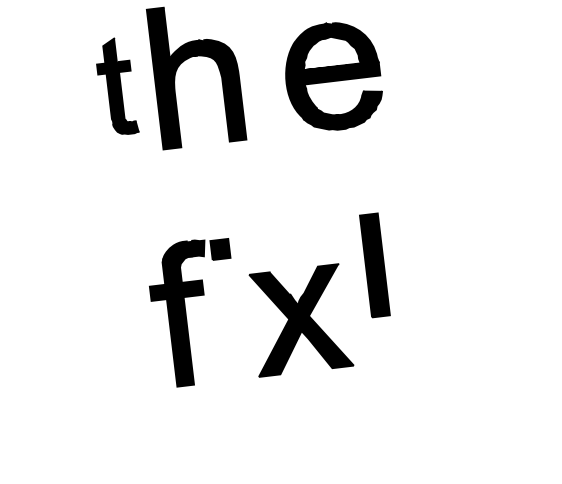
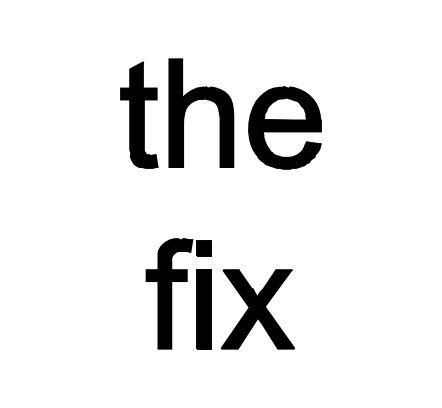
part: (332, 75) -> (284, 127), moved
part: (116, 85) -> (139, 114), size x1.43
part: (374, 265) -> (203, 309), moved

